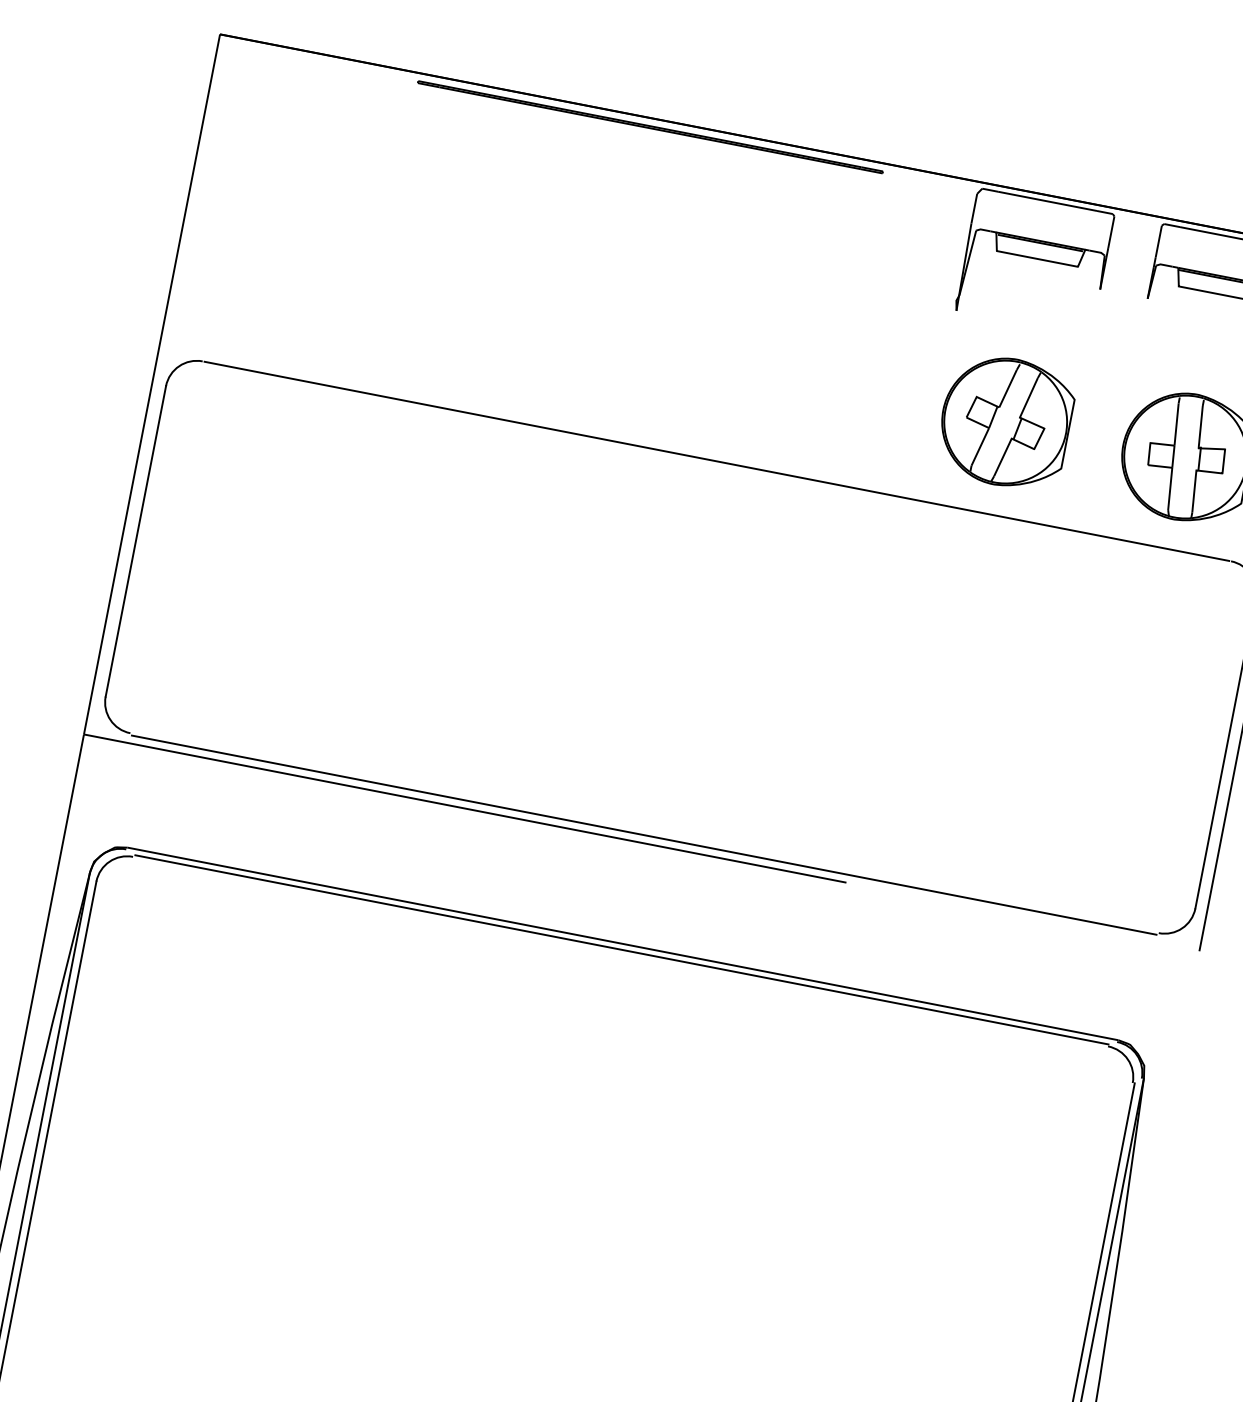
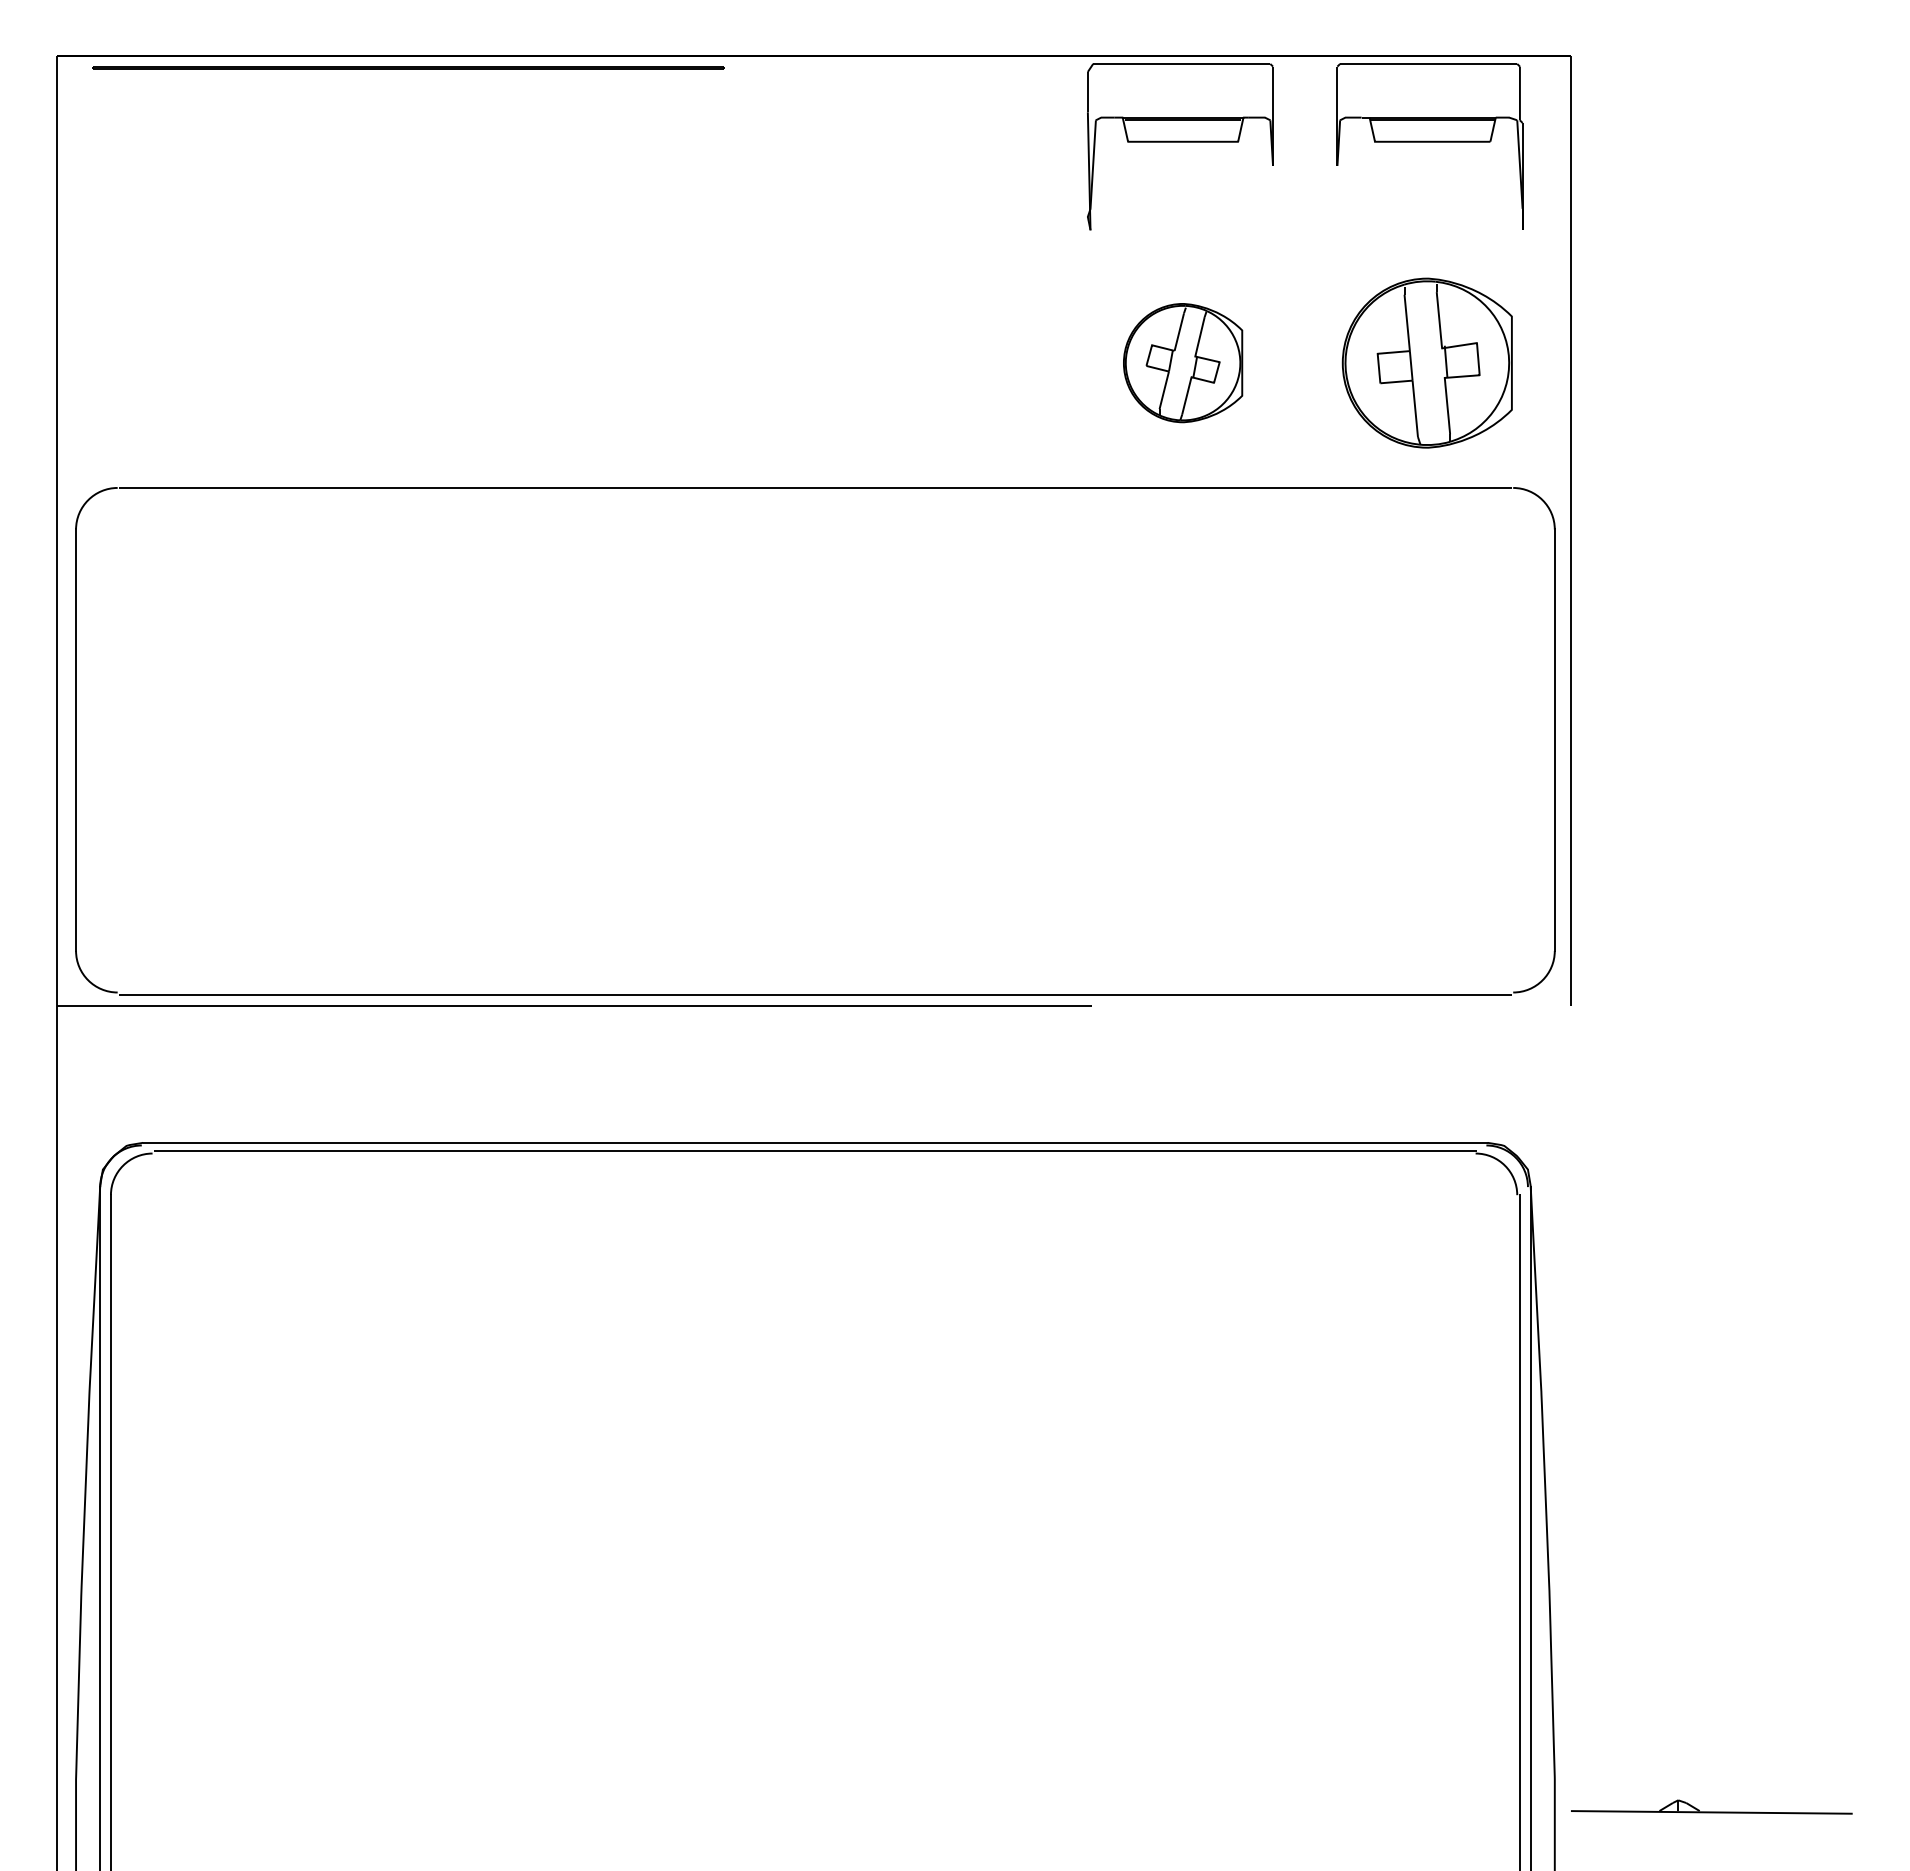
line: (650, 126) -> (408, 67), moved
part: (1005, 421) -> (1182, 362), size x0.7

